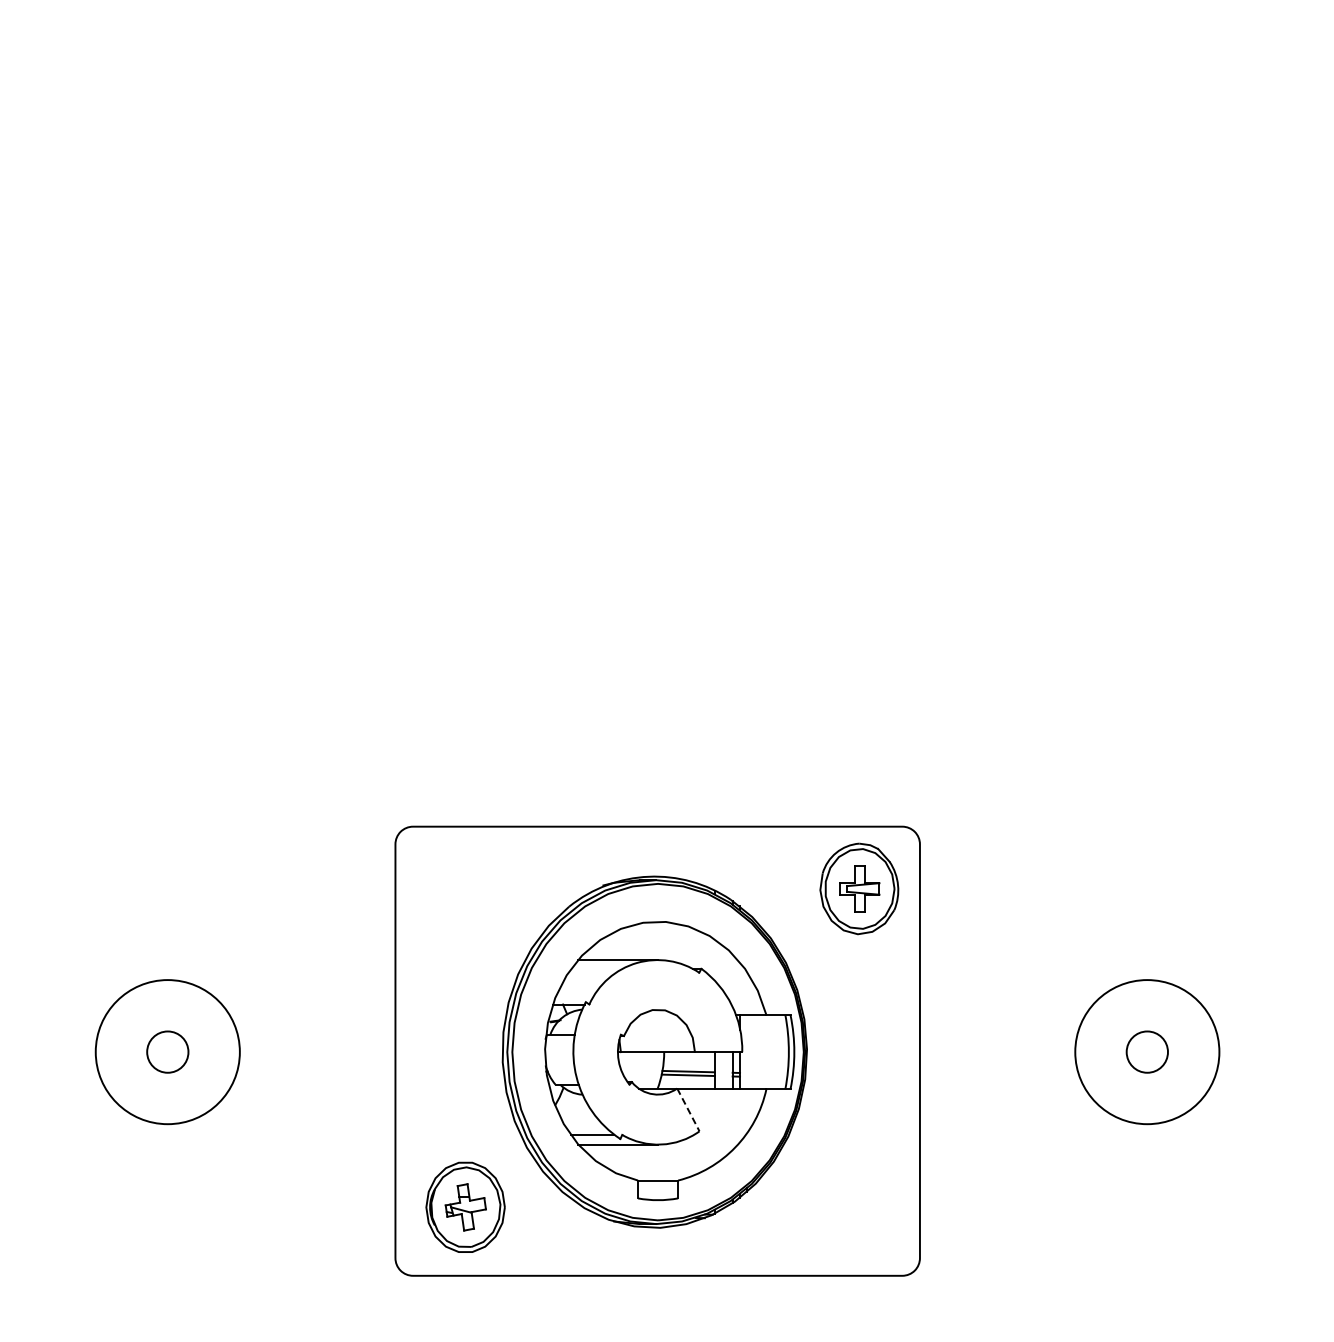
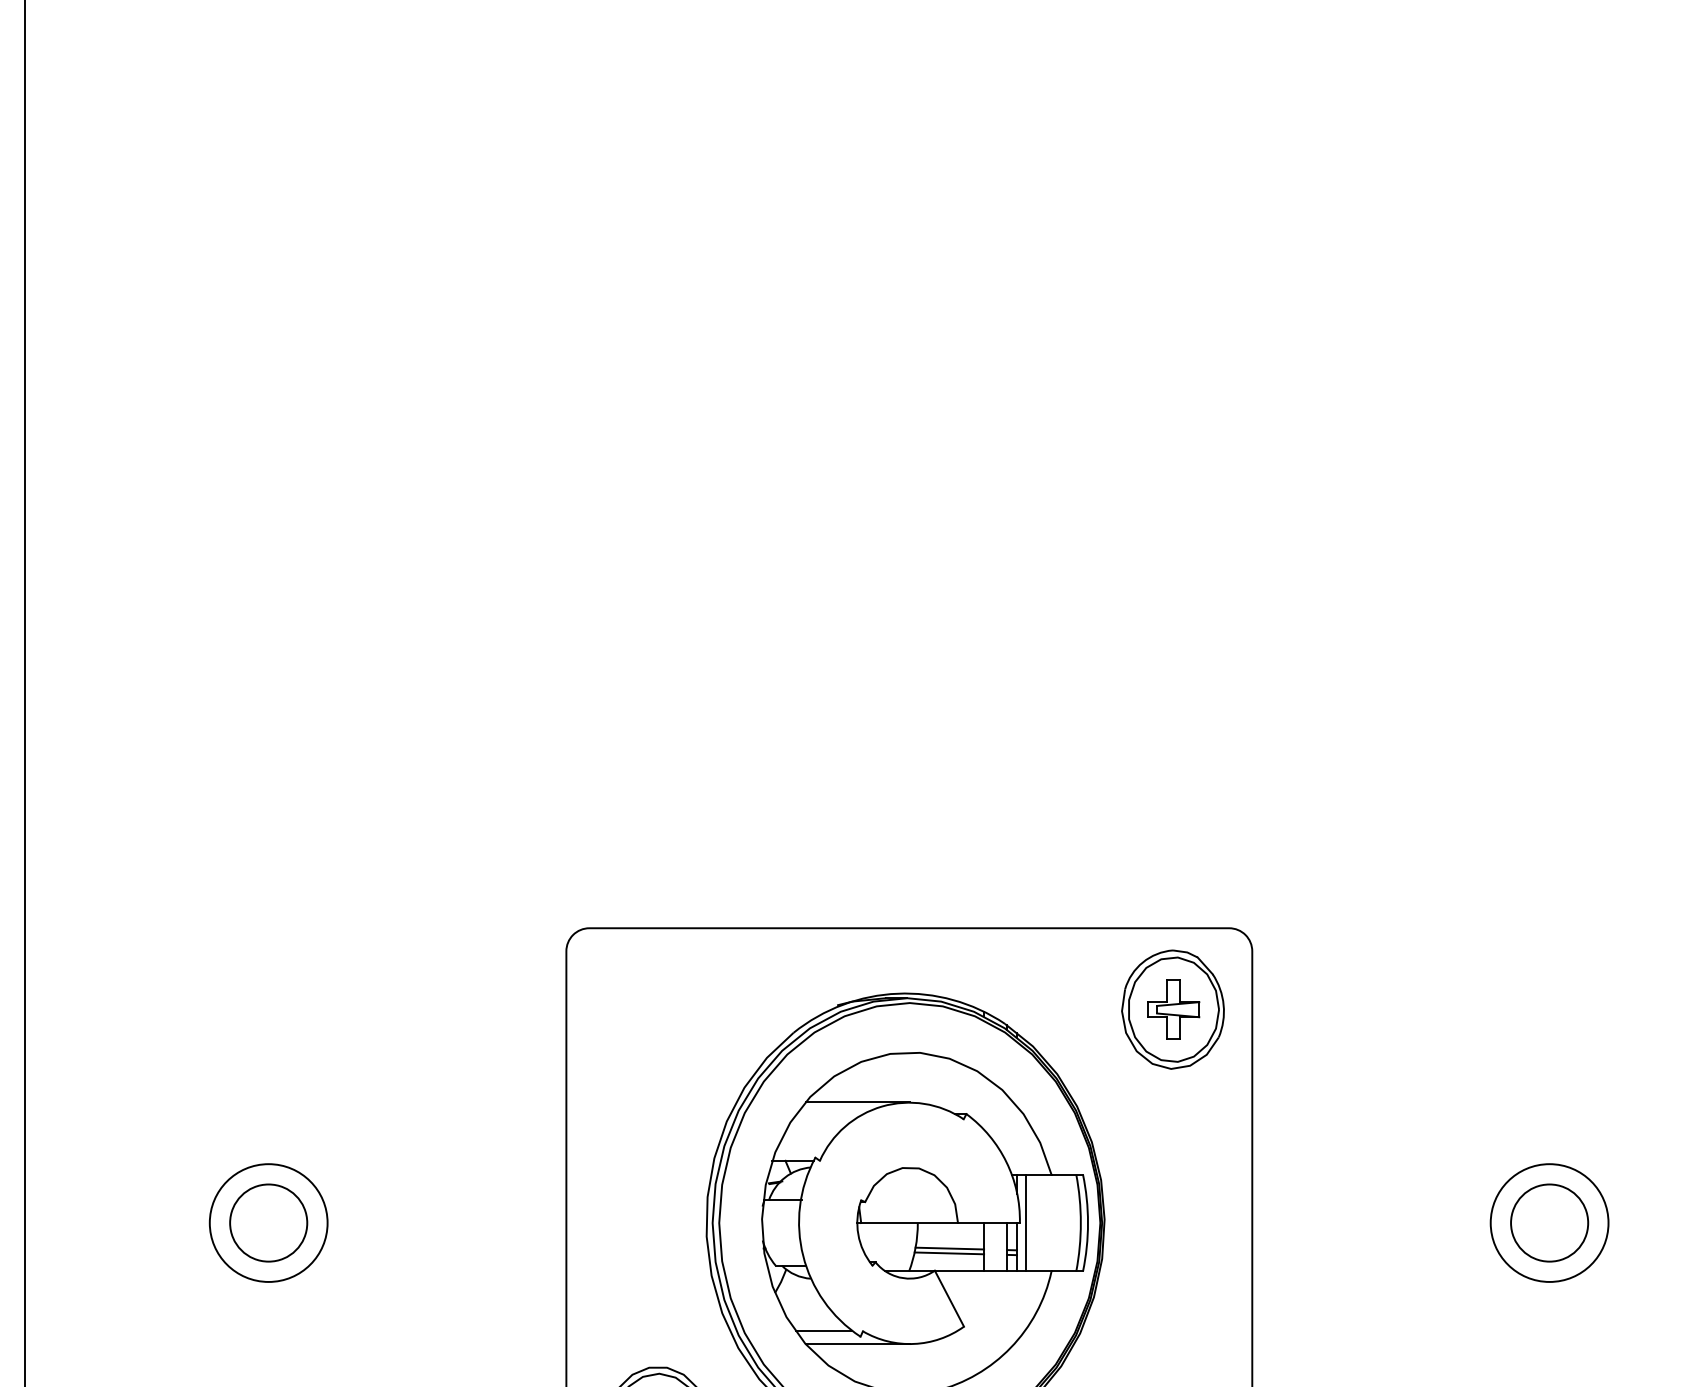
circle: (167, 1051) -> (268, 1222), size x1.43
circle: (1146, 1051) -> (1548, 1222), size x1.43
circle: (167, 1052) -> (268, 1223), size x0.62
line: (747, 1052) -> (1026, 1223), added
circle: (1147, 1052) -> (1549, 1223), size x0.62
line: (688, 1110) -> (949, 1299), dashed -> solid

